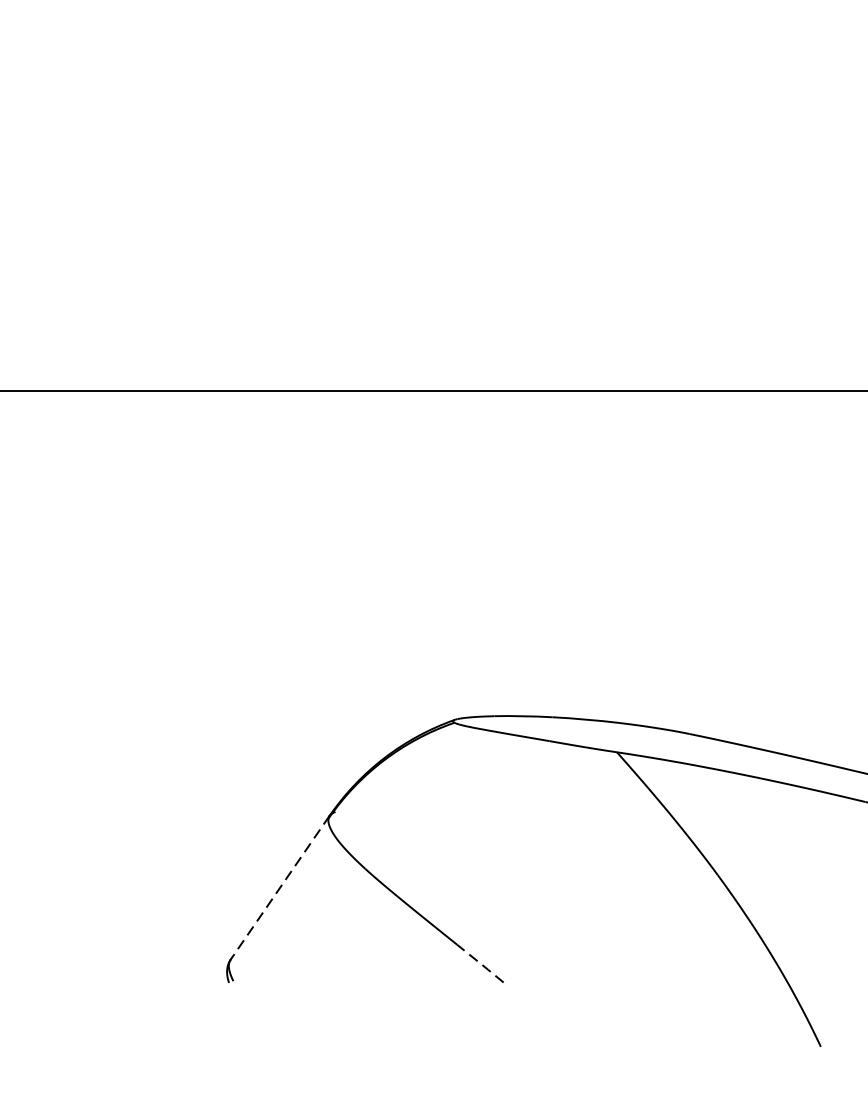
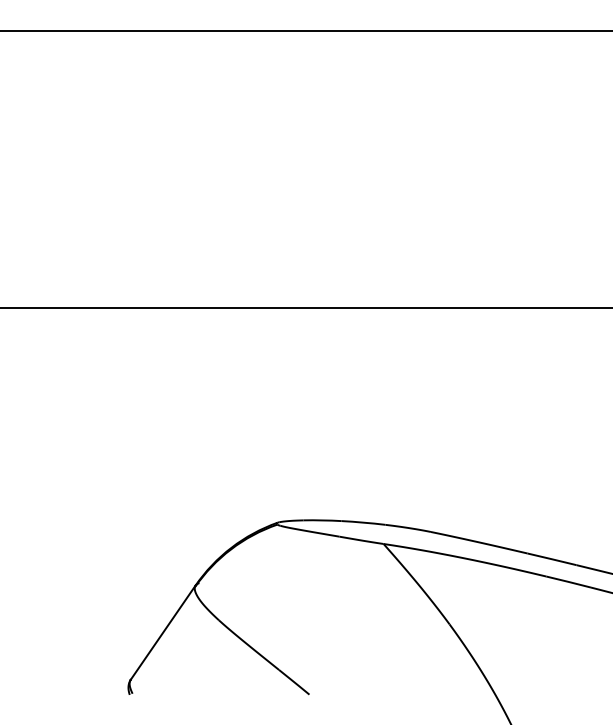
line: (279, 889) -> (162, 633), dashed -> solid
line: (480, 963) -> (294, 682), dashed -> solid

